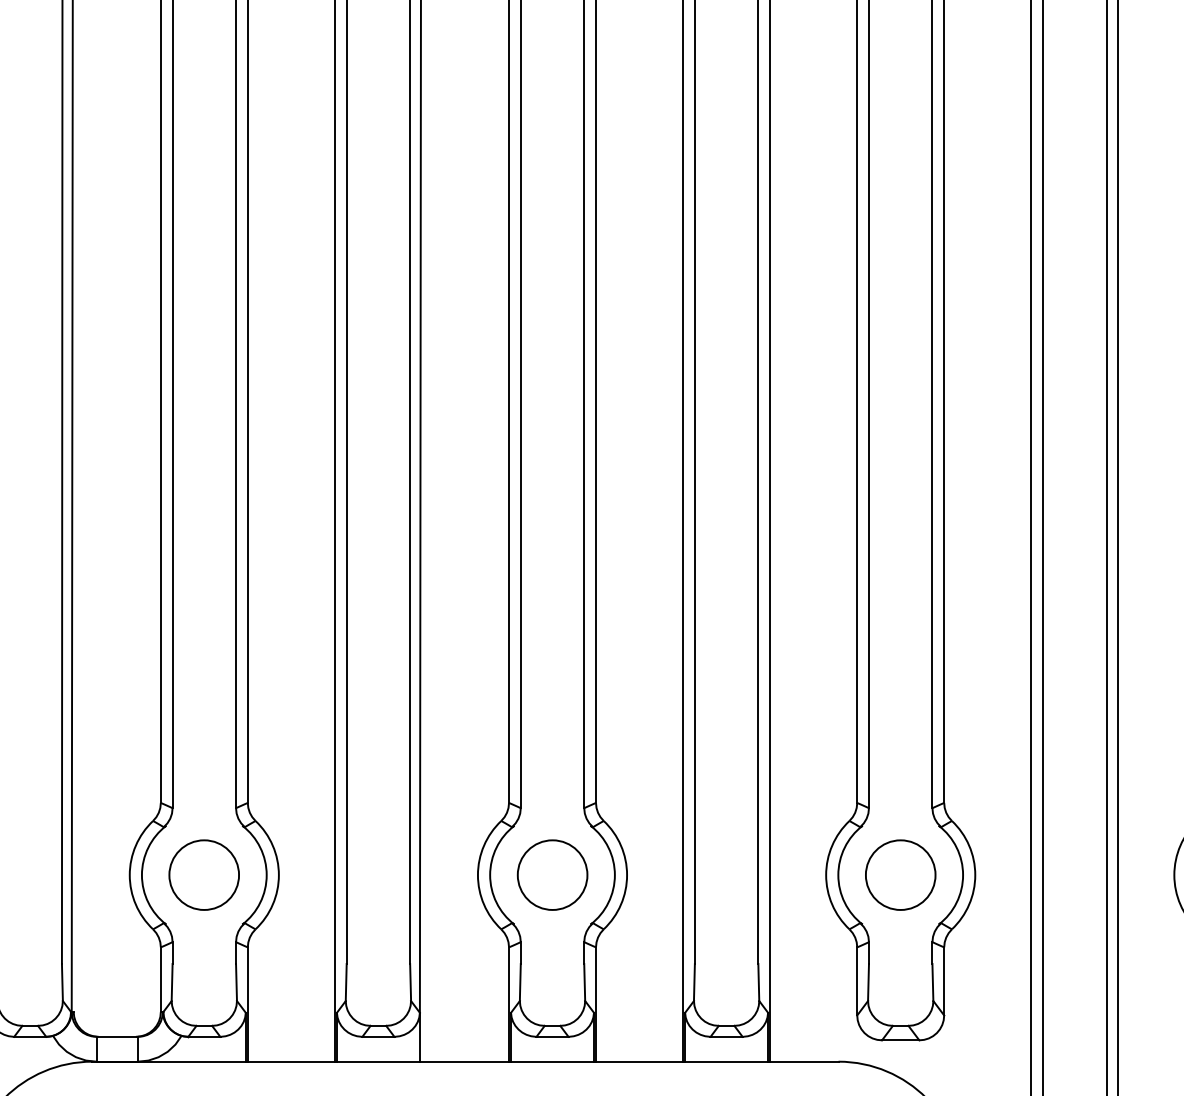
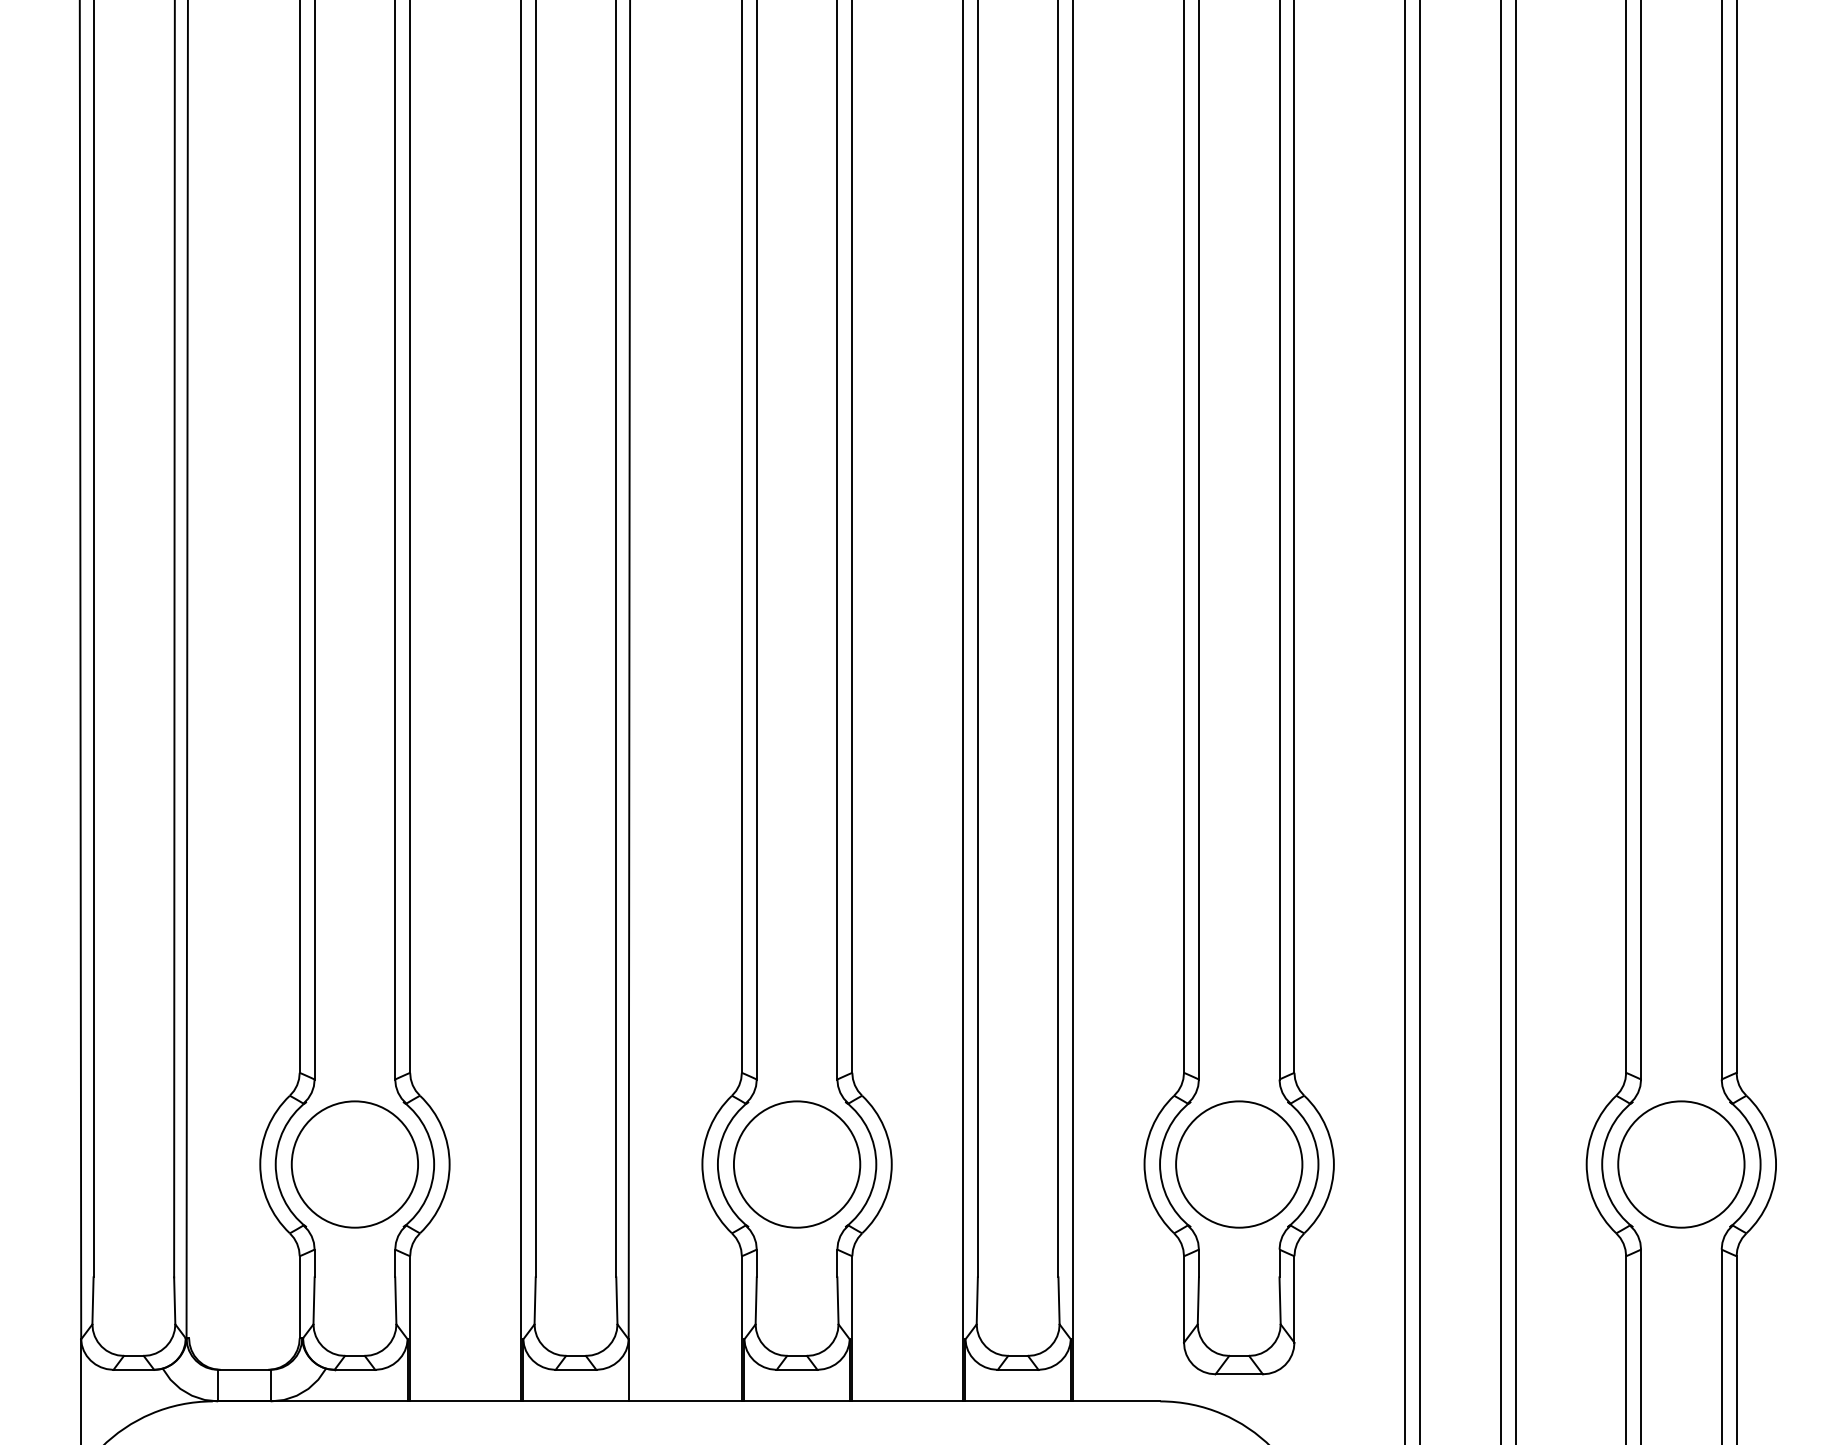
circle: (203, 875) -> (354, 1164), size x1.43
circle: (552, 875) -> (797, 1164), size x1.43
circle: (900, 875) -> (1239, 1164), size x1.43

